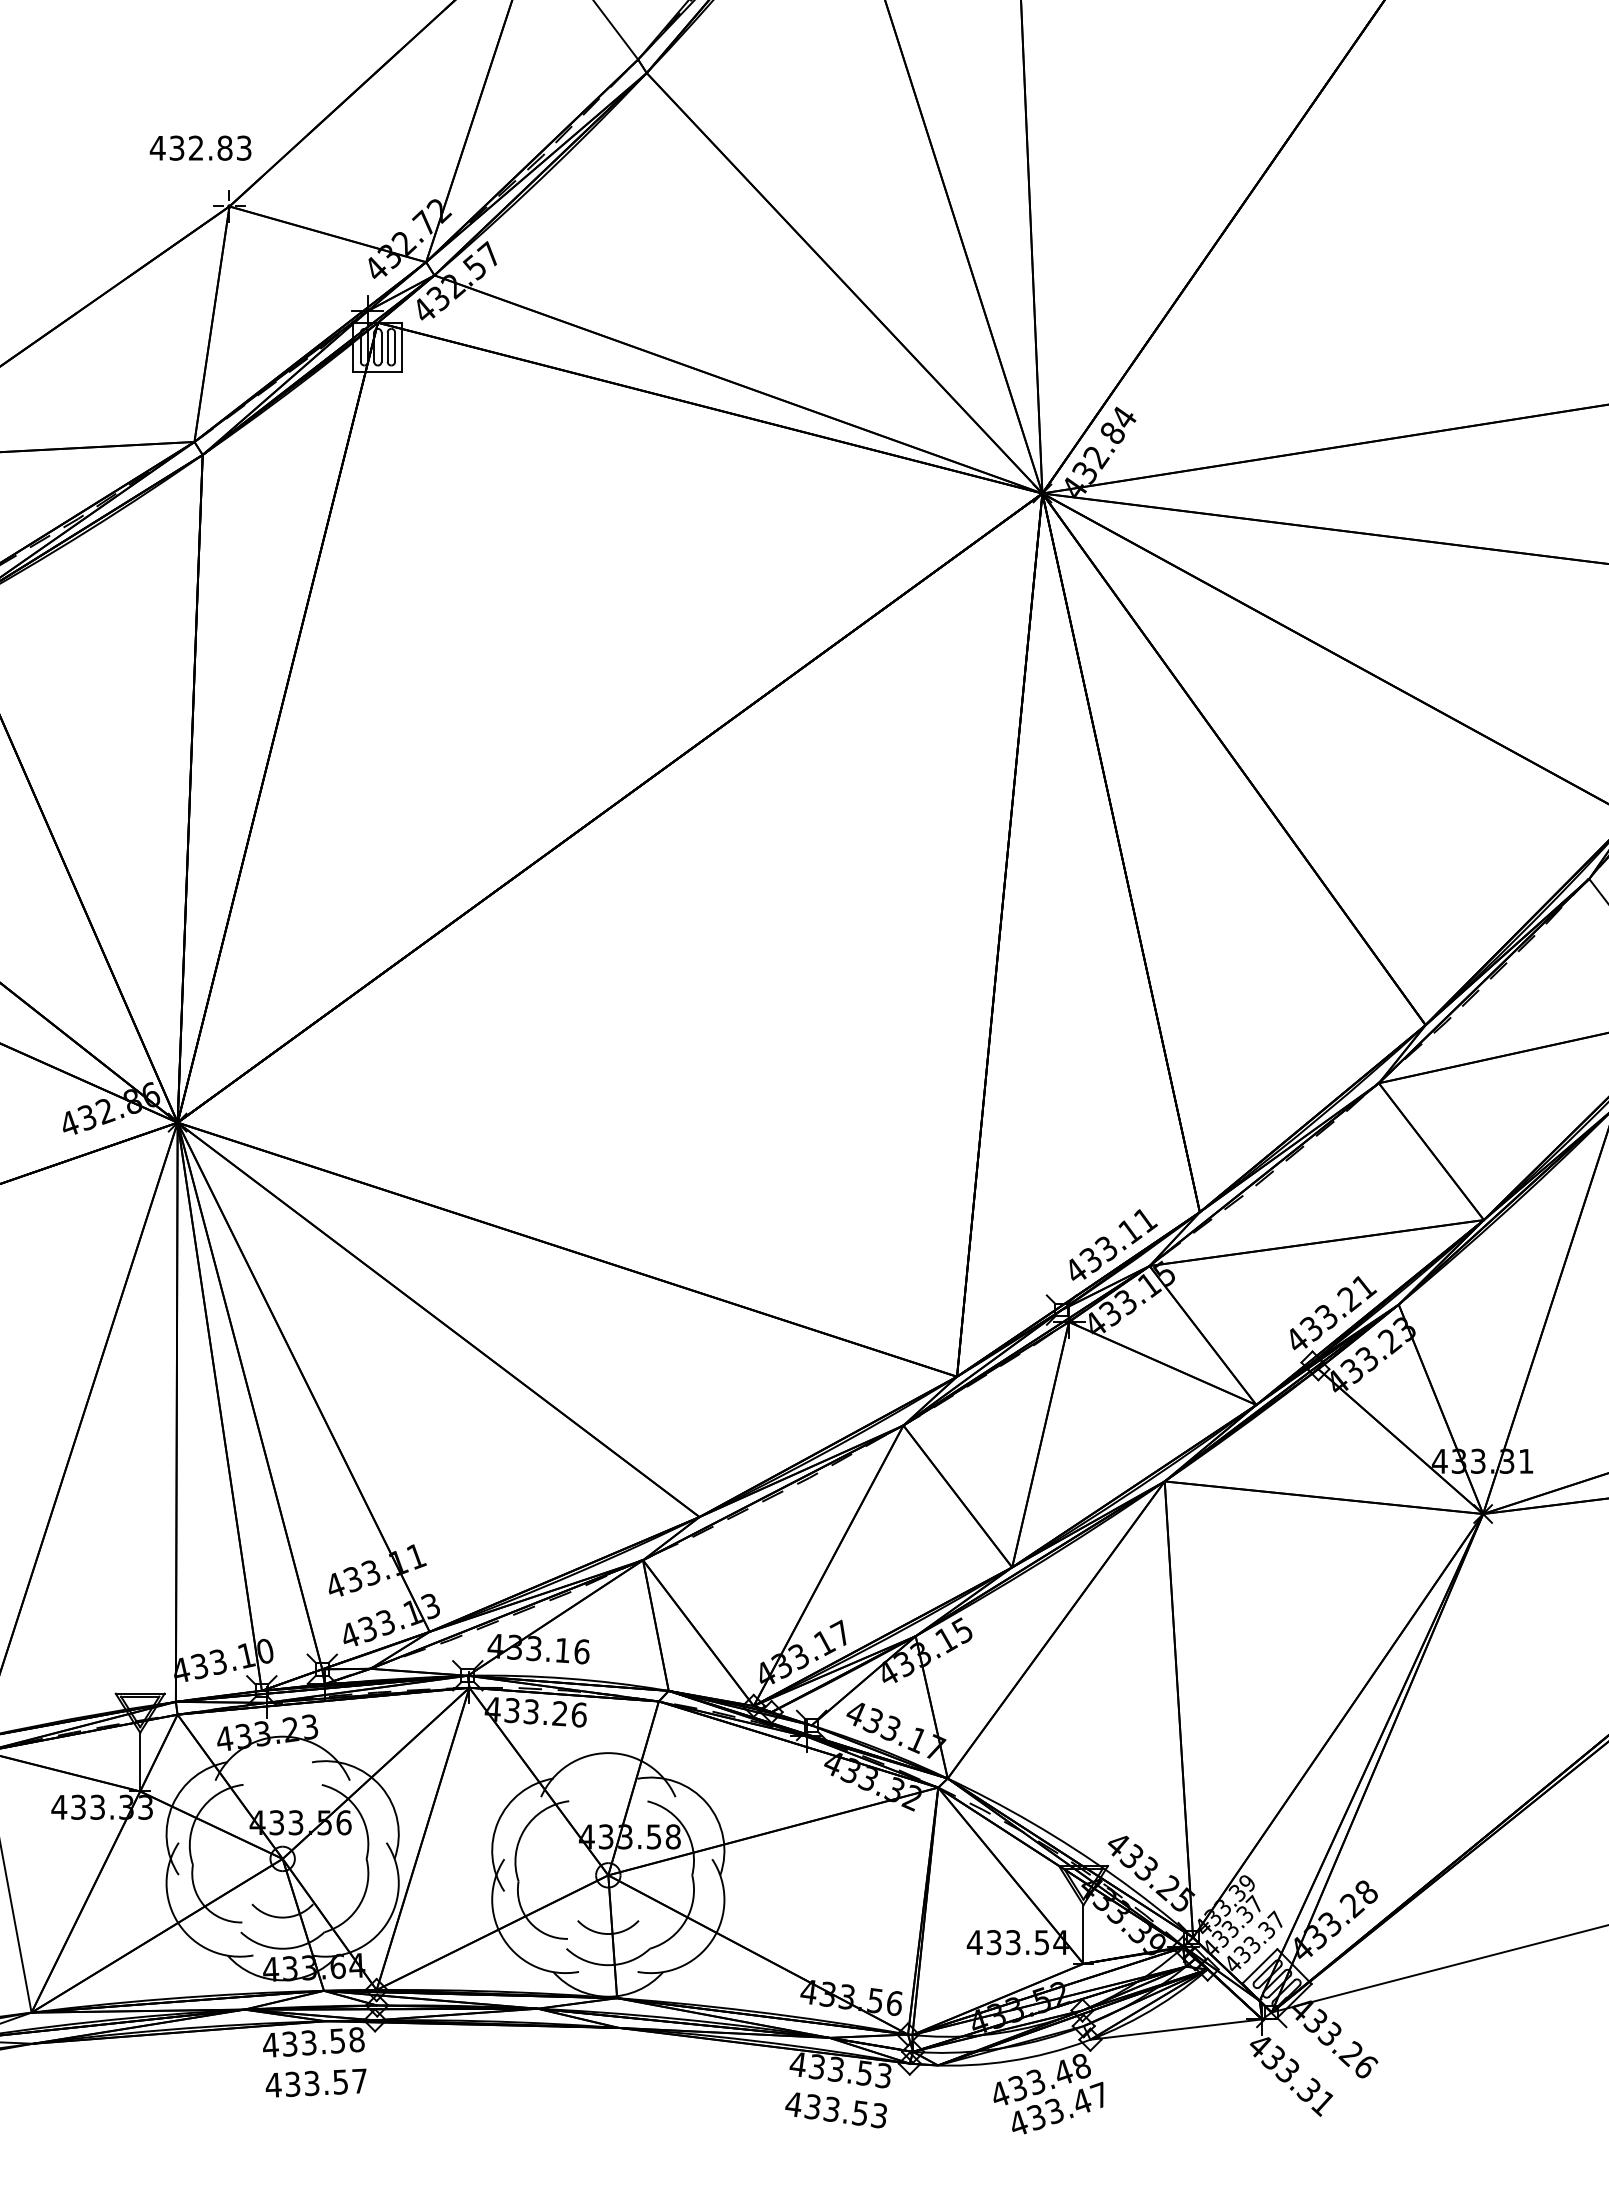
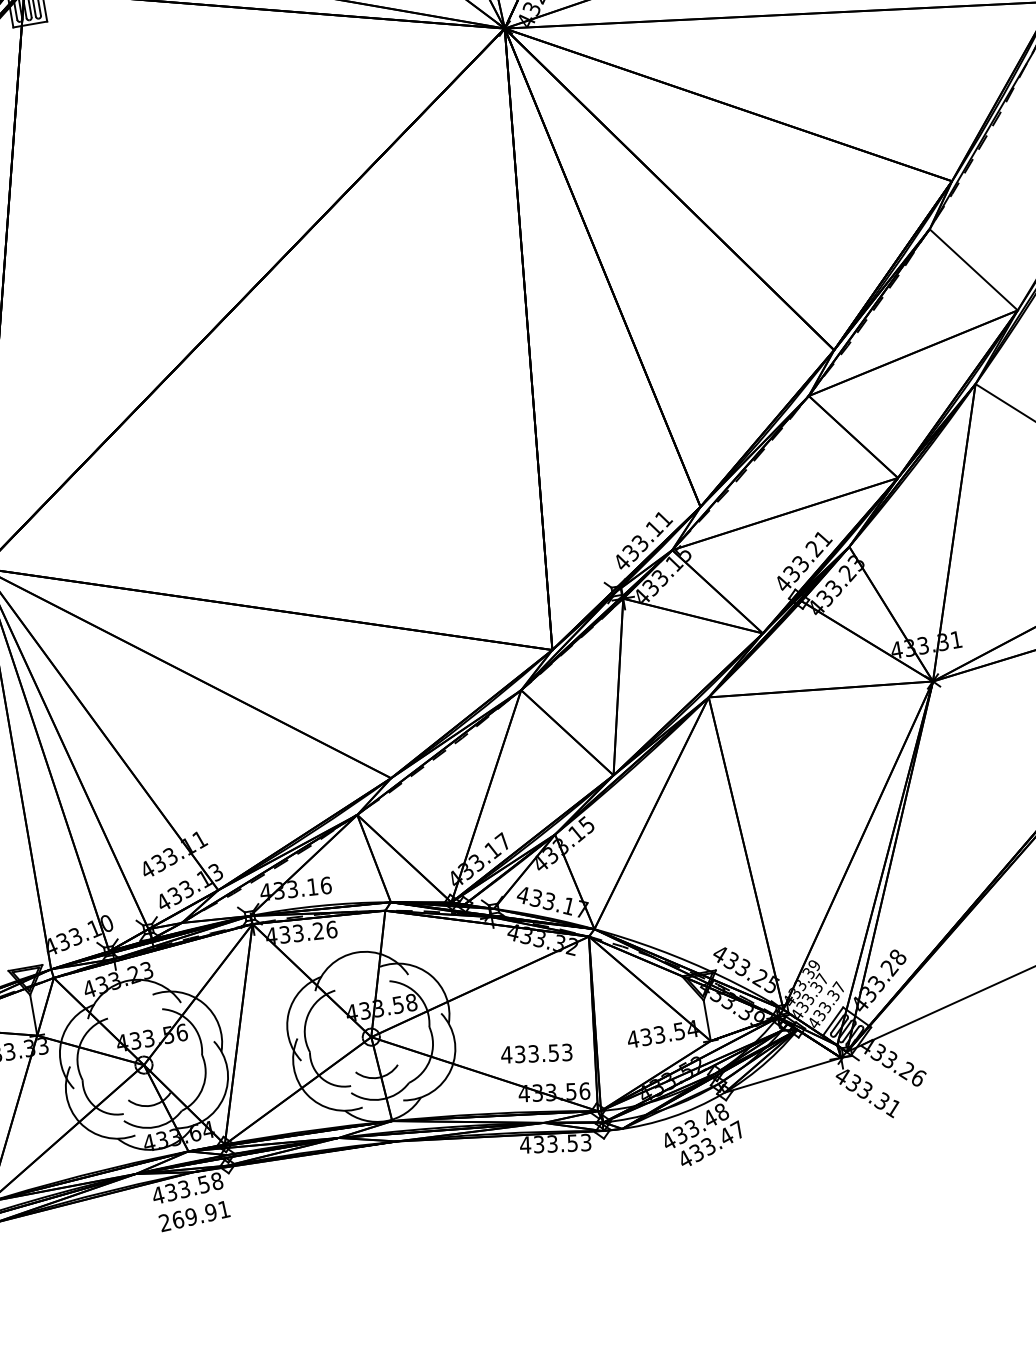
text: (316, 2082) -> (194, 1215), 433.57 -> 269.91
text: (835, 2110) -> (536, 1054), moved

